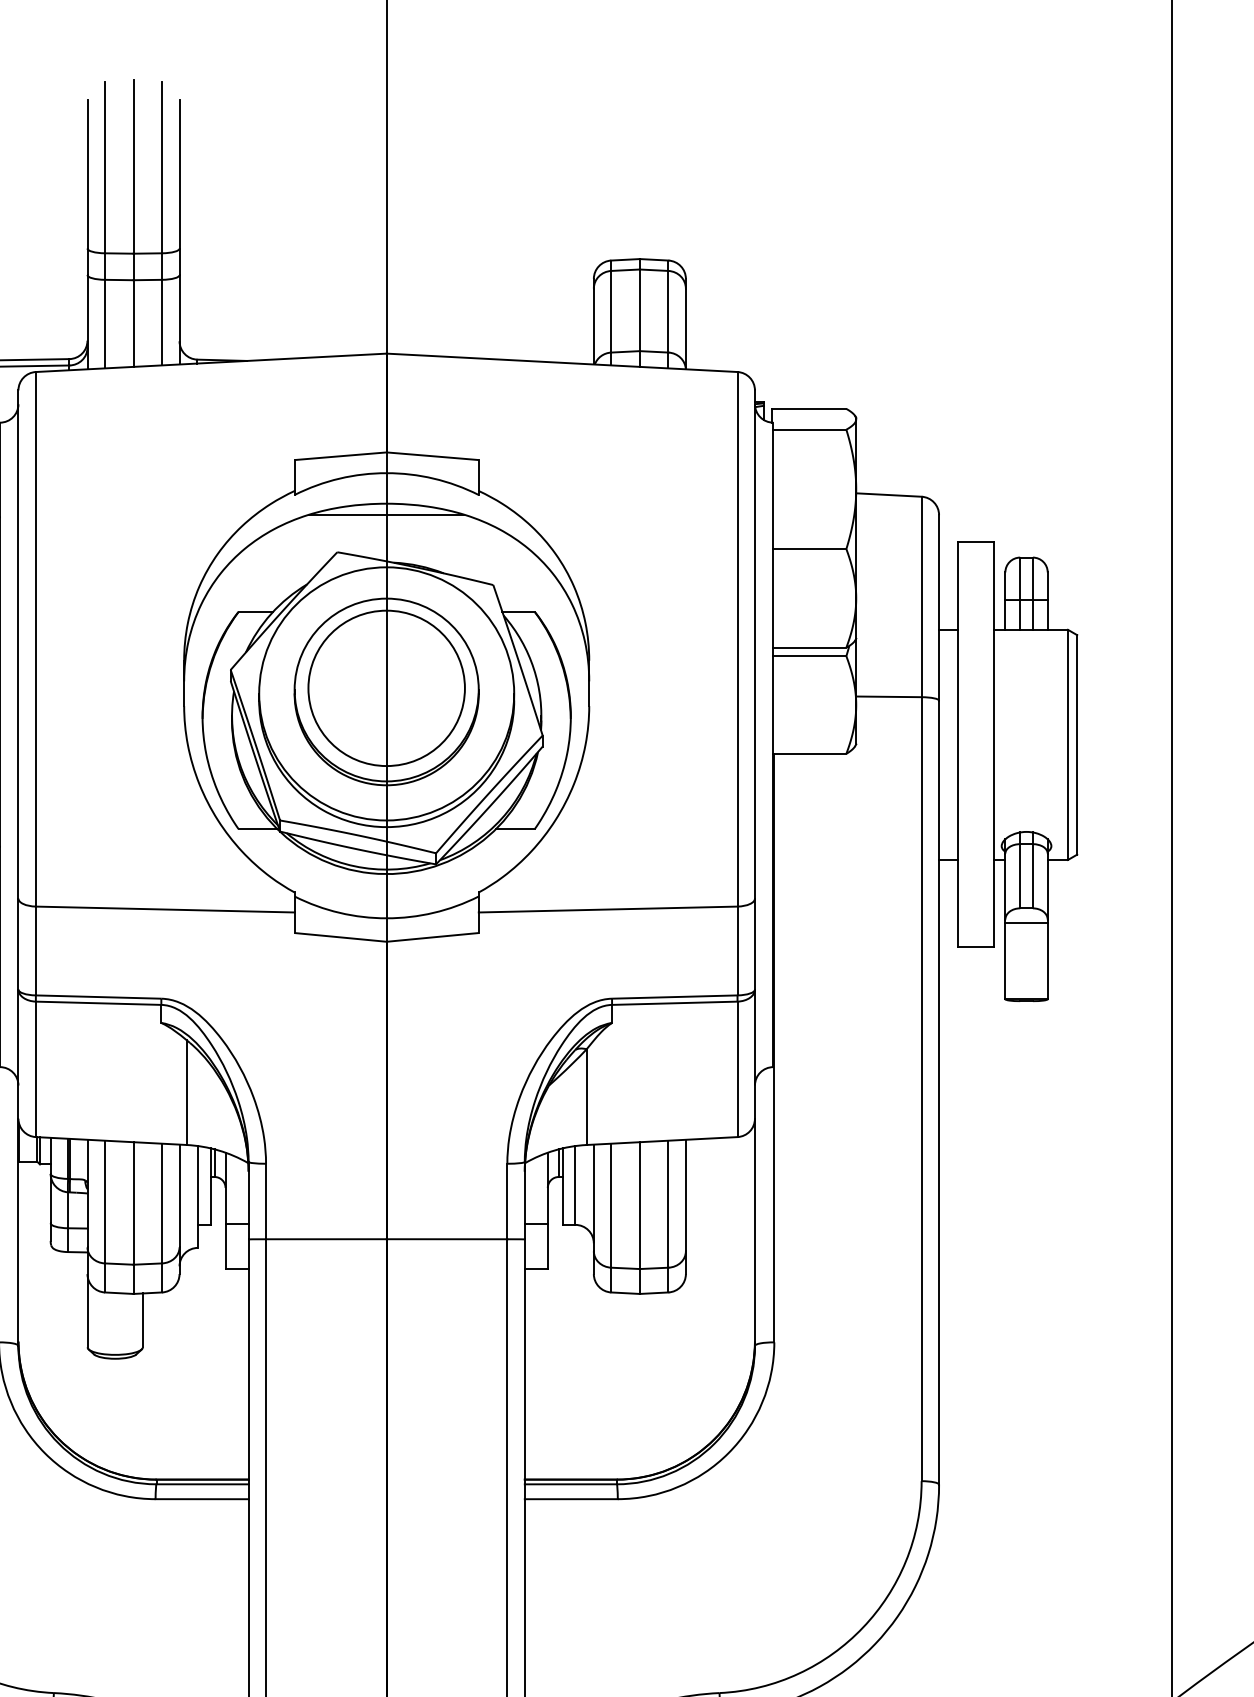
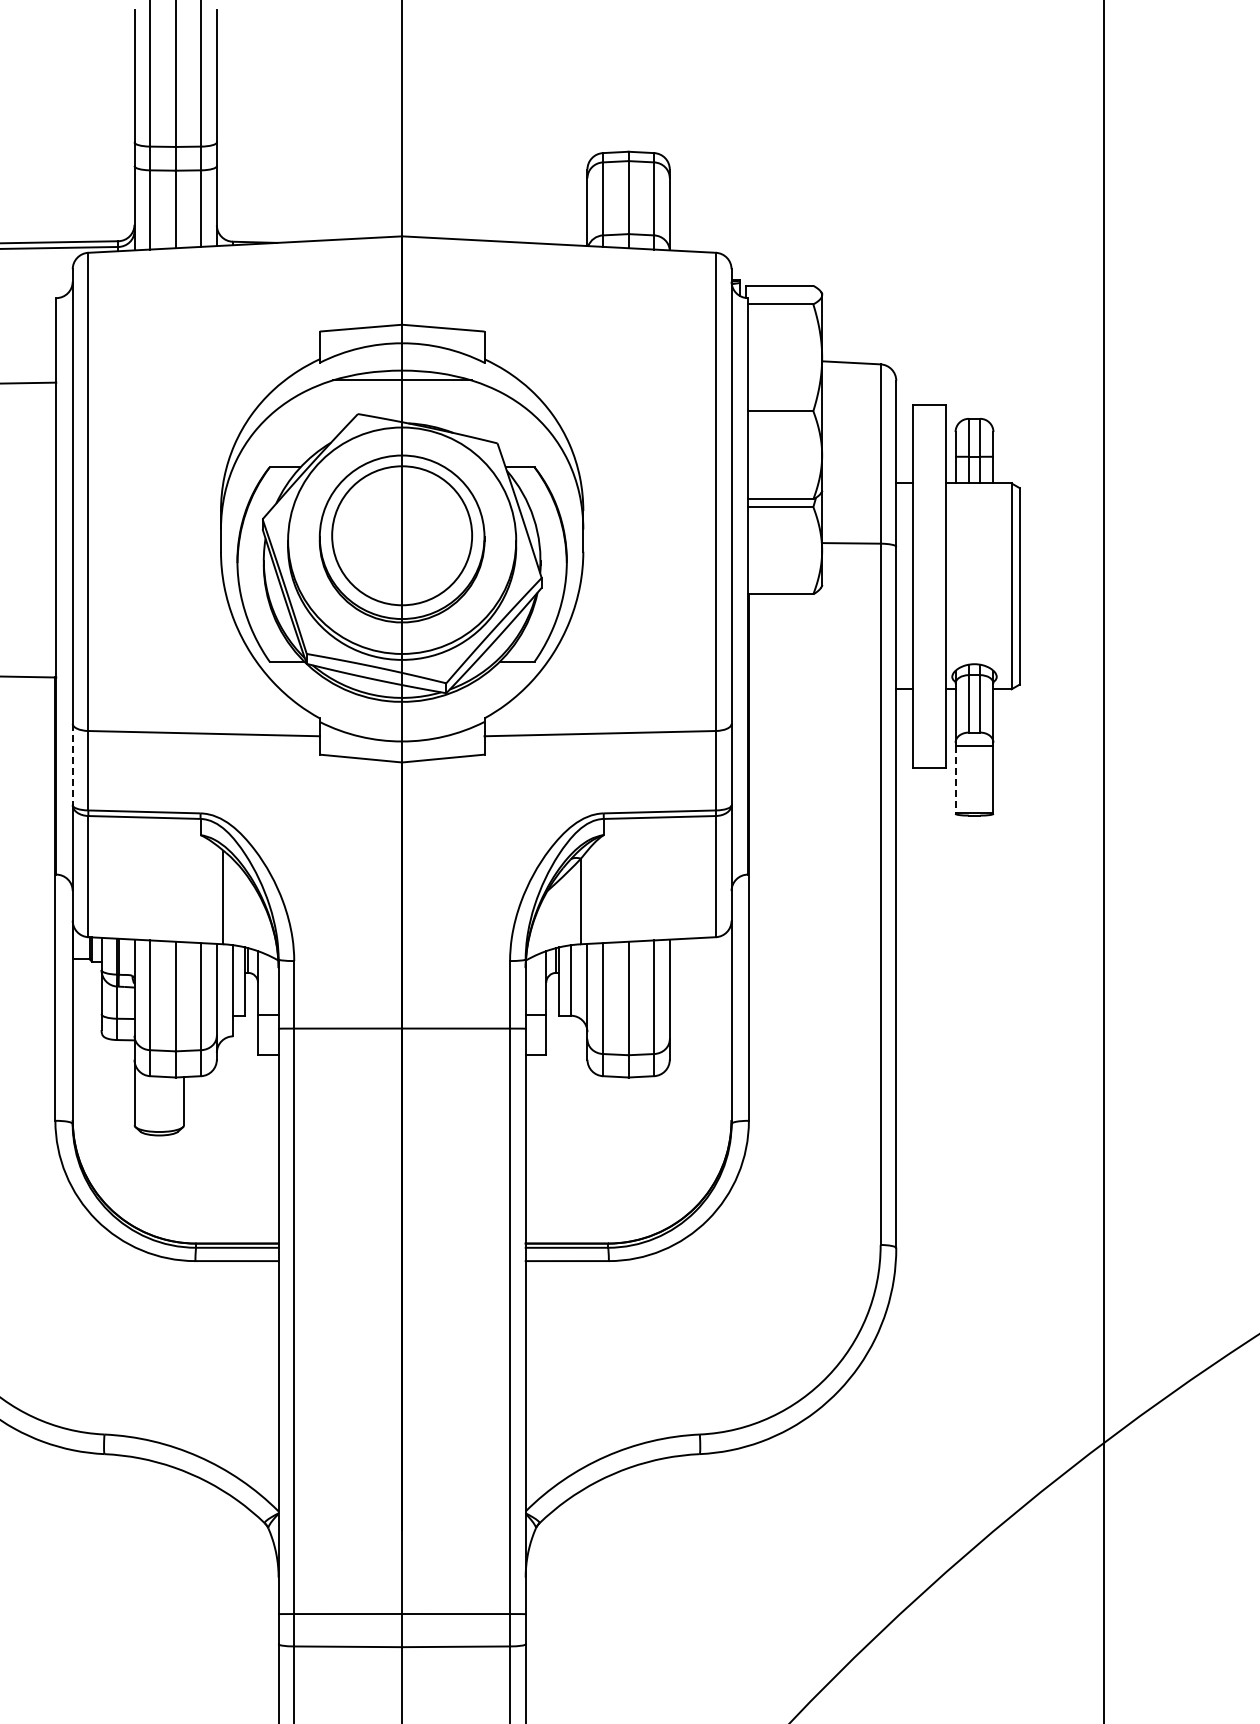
line: (18, 944) -> (72, 764), solid -> dashed
line: (1005, 960) -> (955, 779), solid -> dashed

